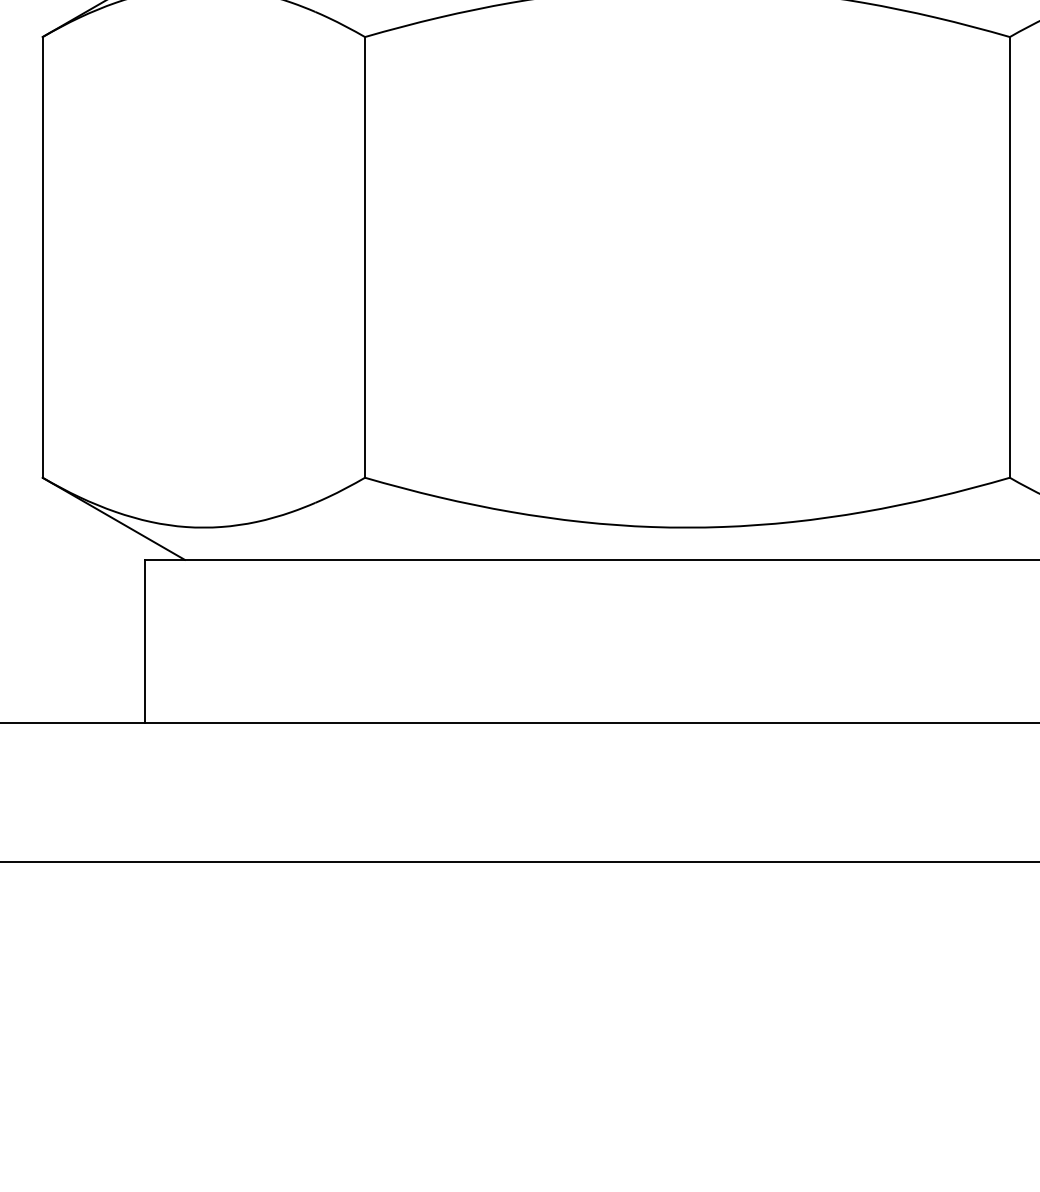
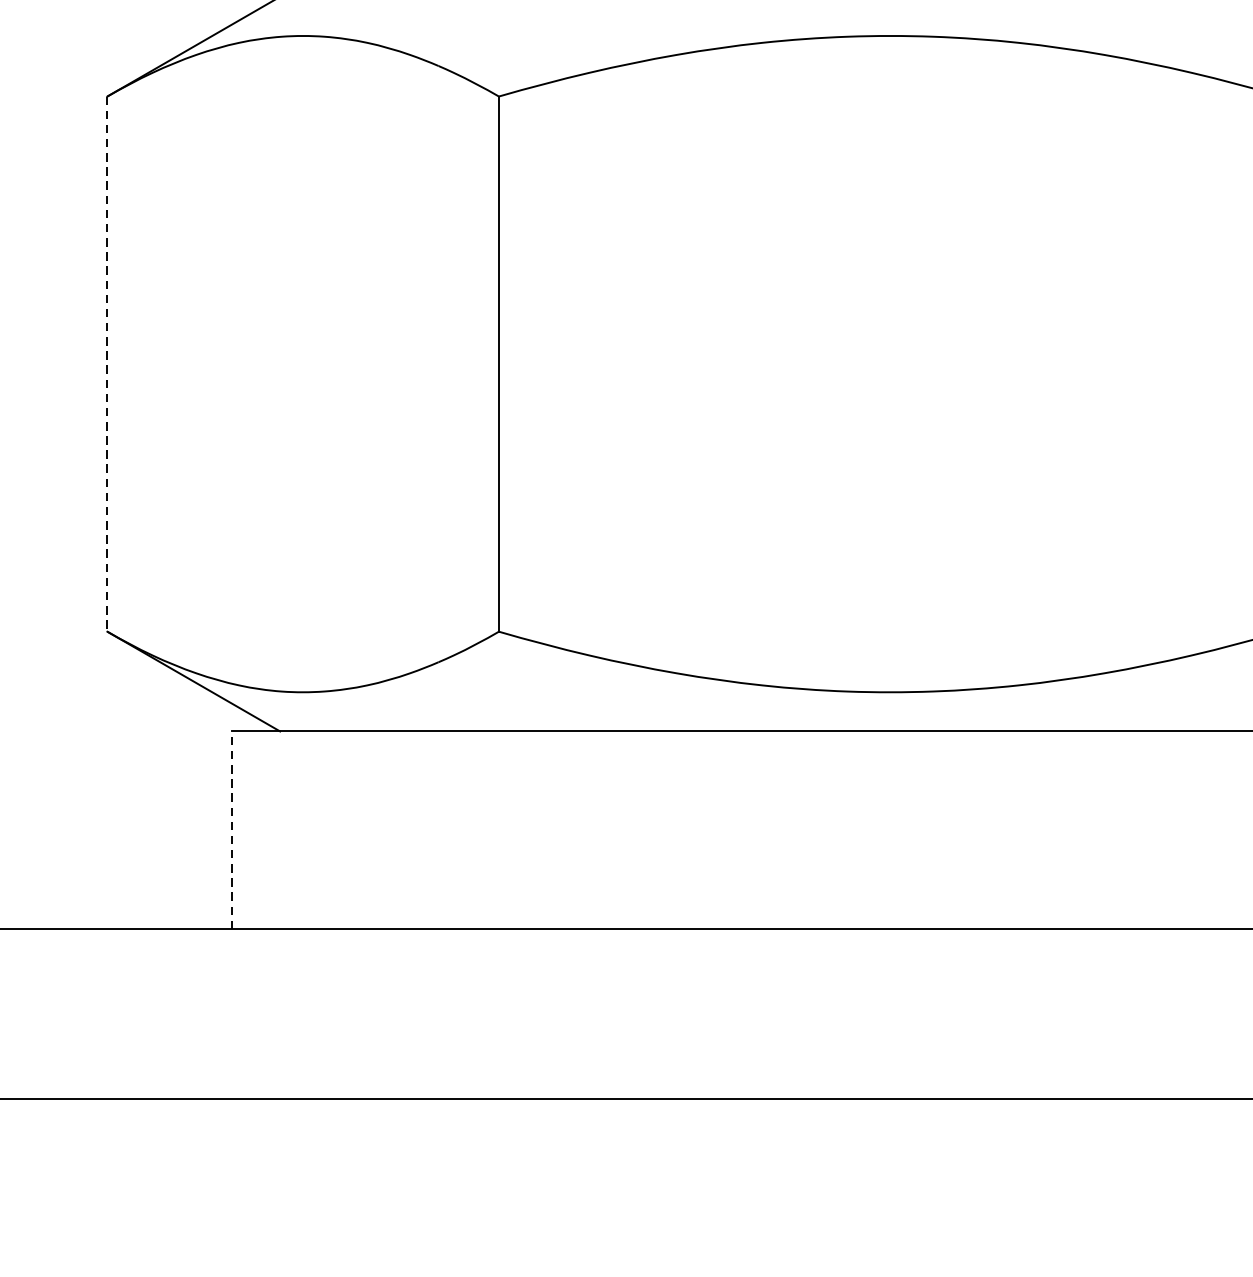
line: (42, 257) -> (107, 364), solid -> dashed
line: (145, 640) -> (232, 829), solid -> dashed

